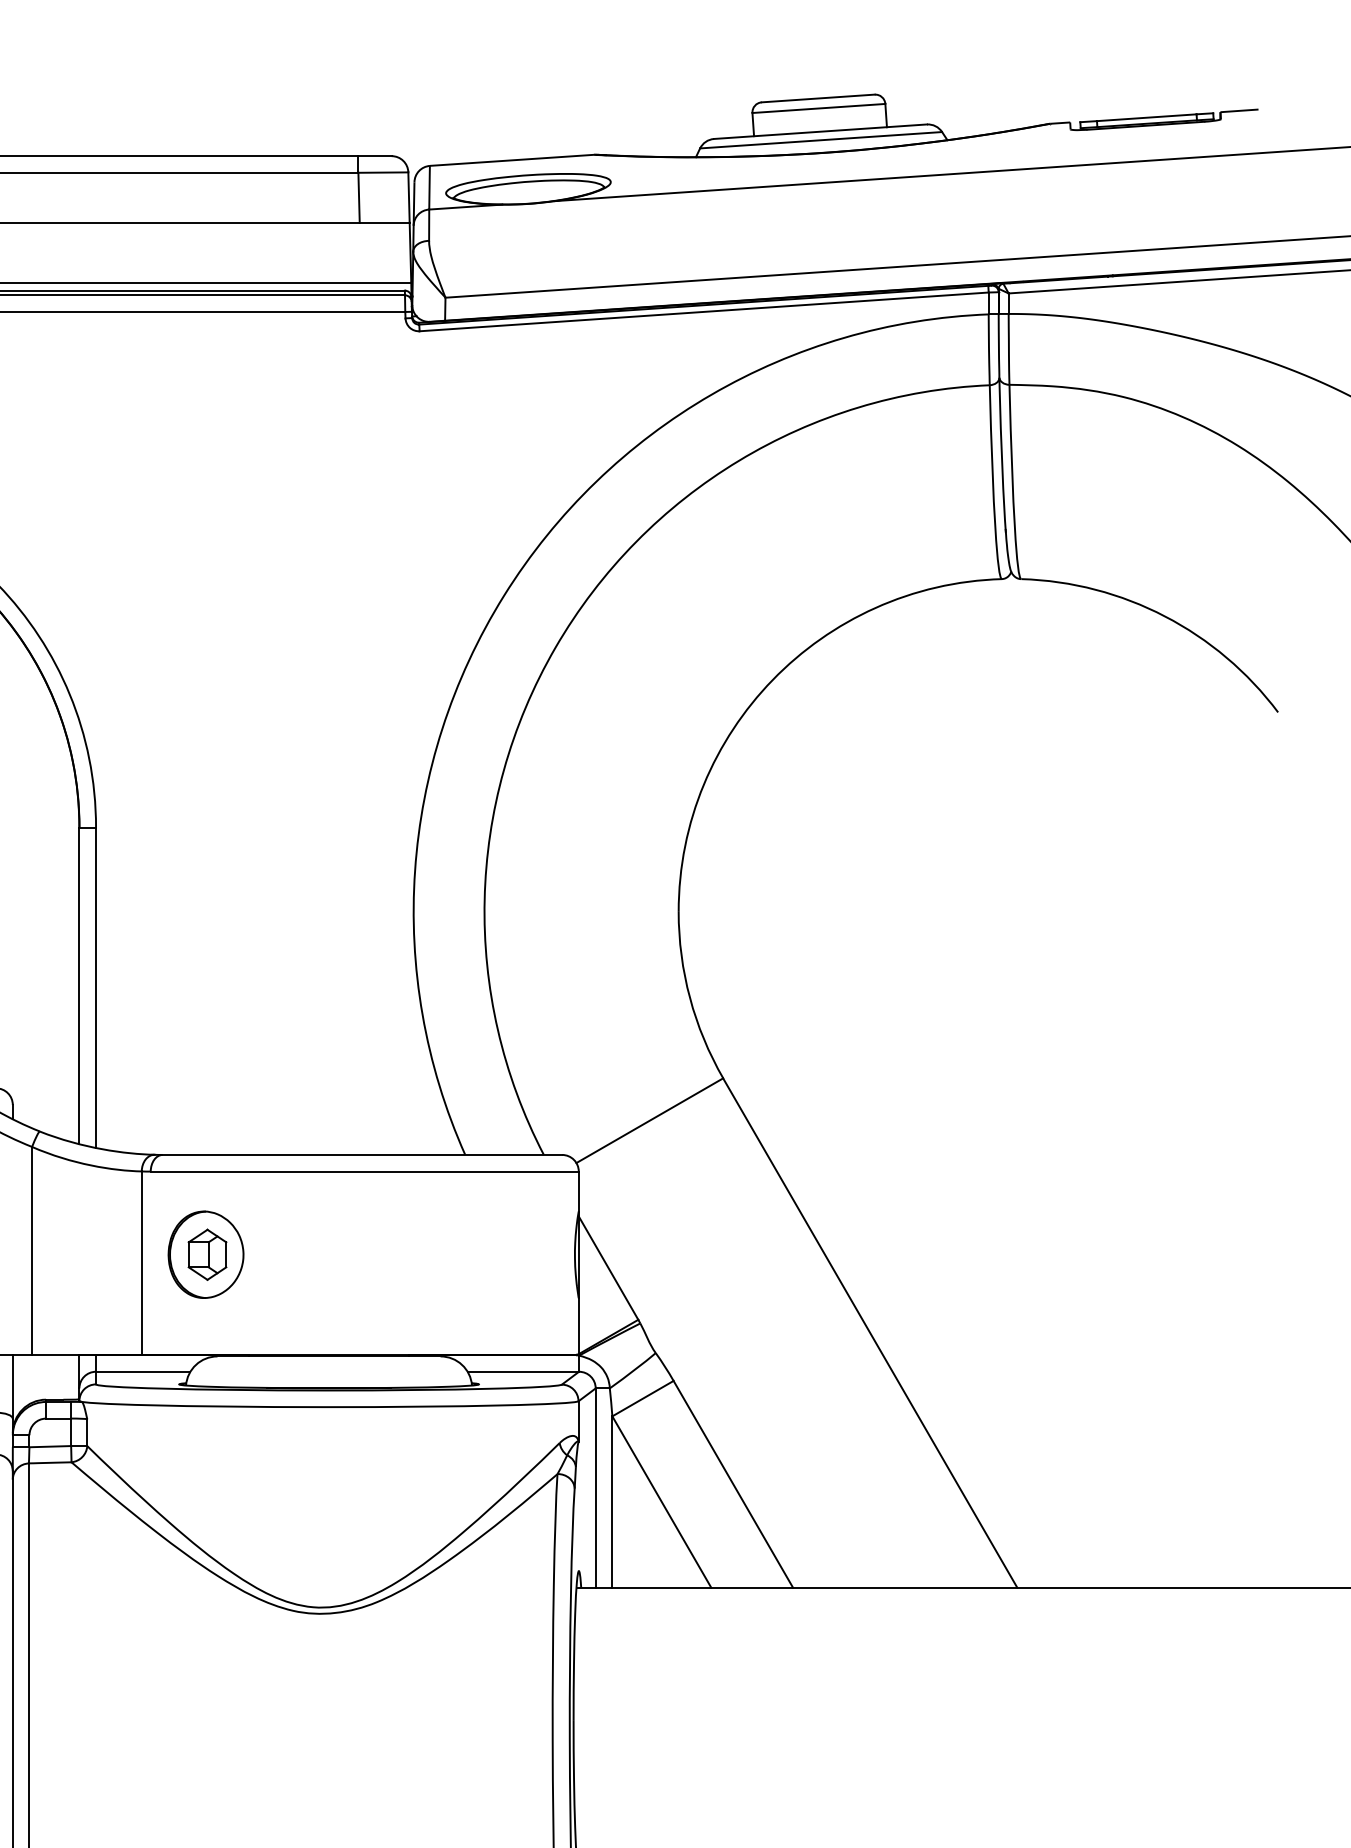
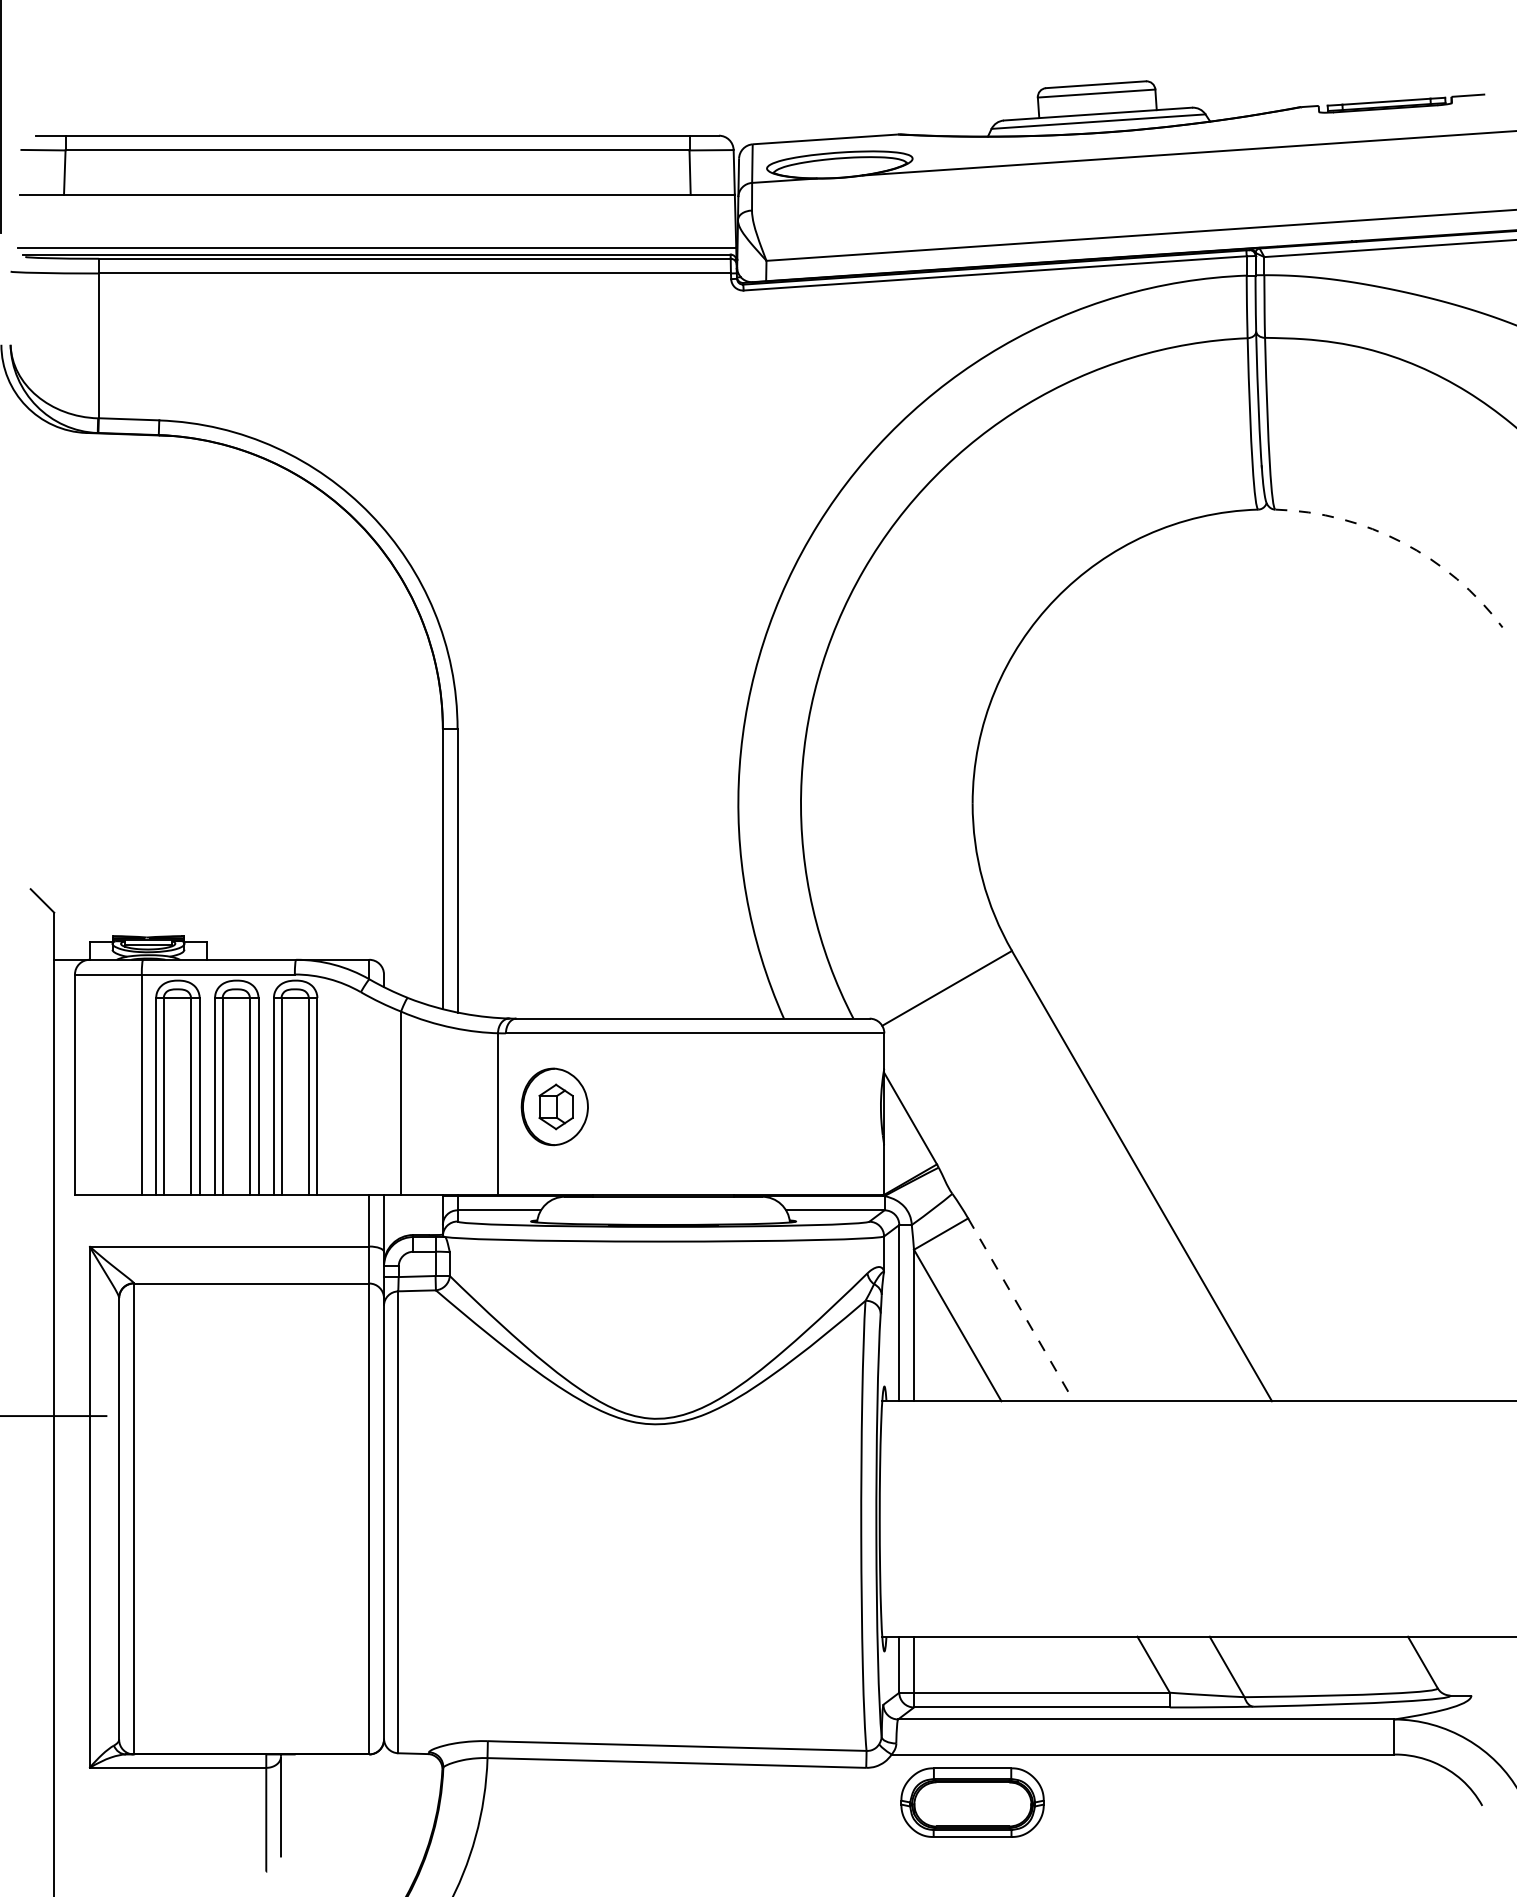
arc: (1164, 616) -> (1402, 542), solid -> dashed
line: (732, 1483) -> (1020, 1309), solid -> dashed

